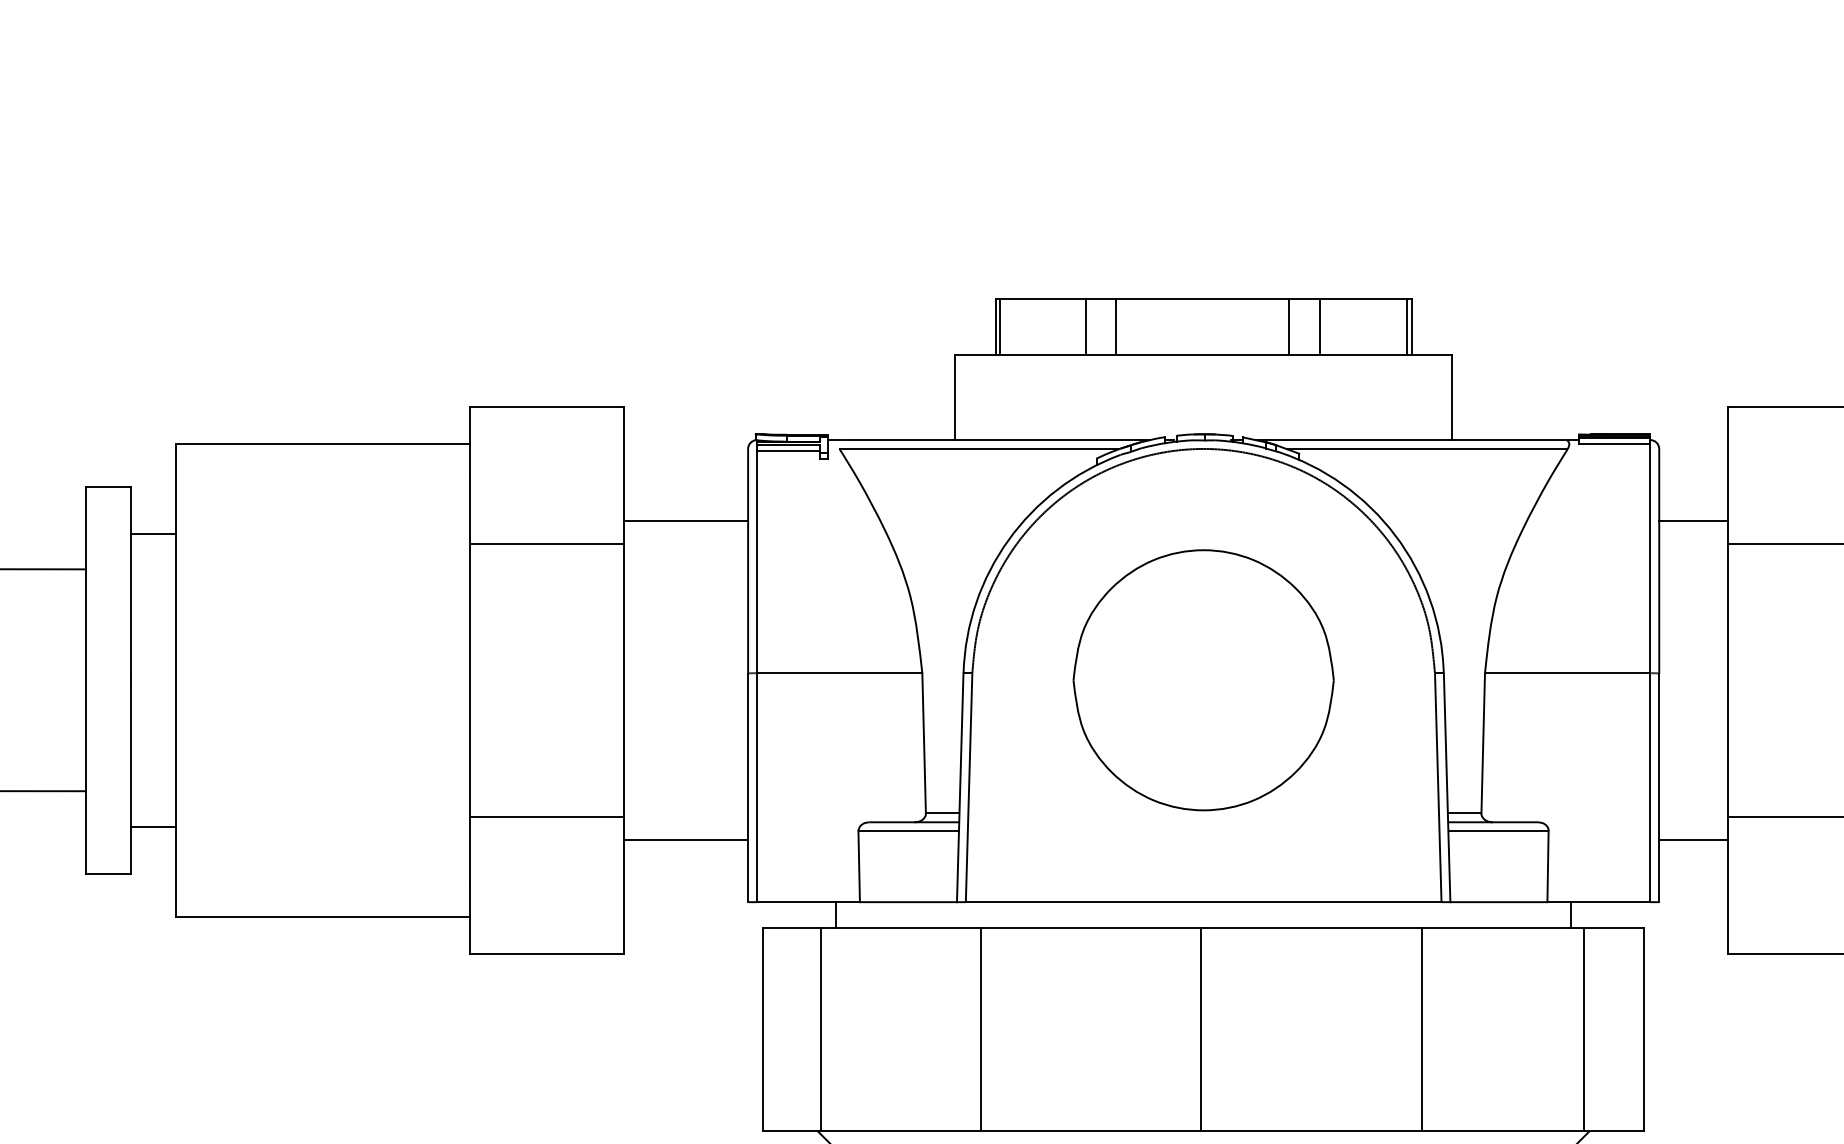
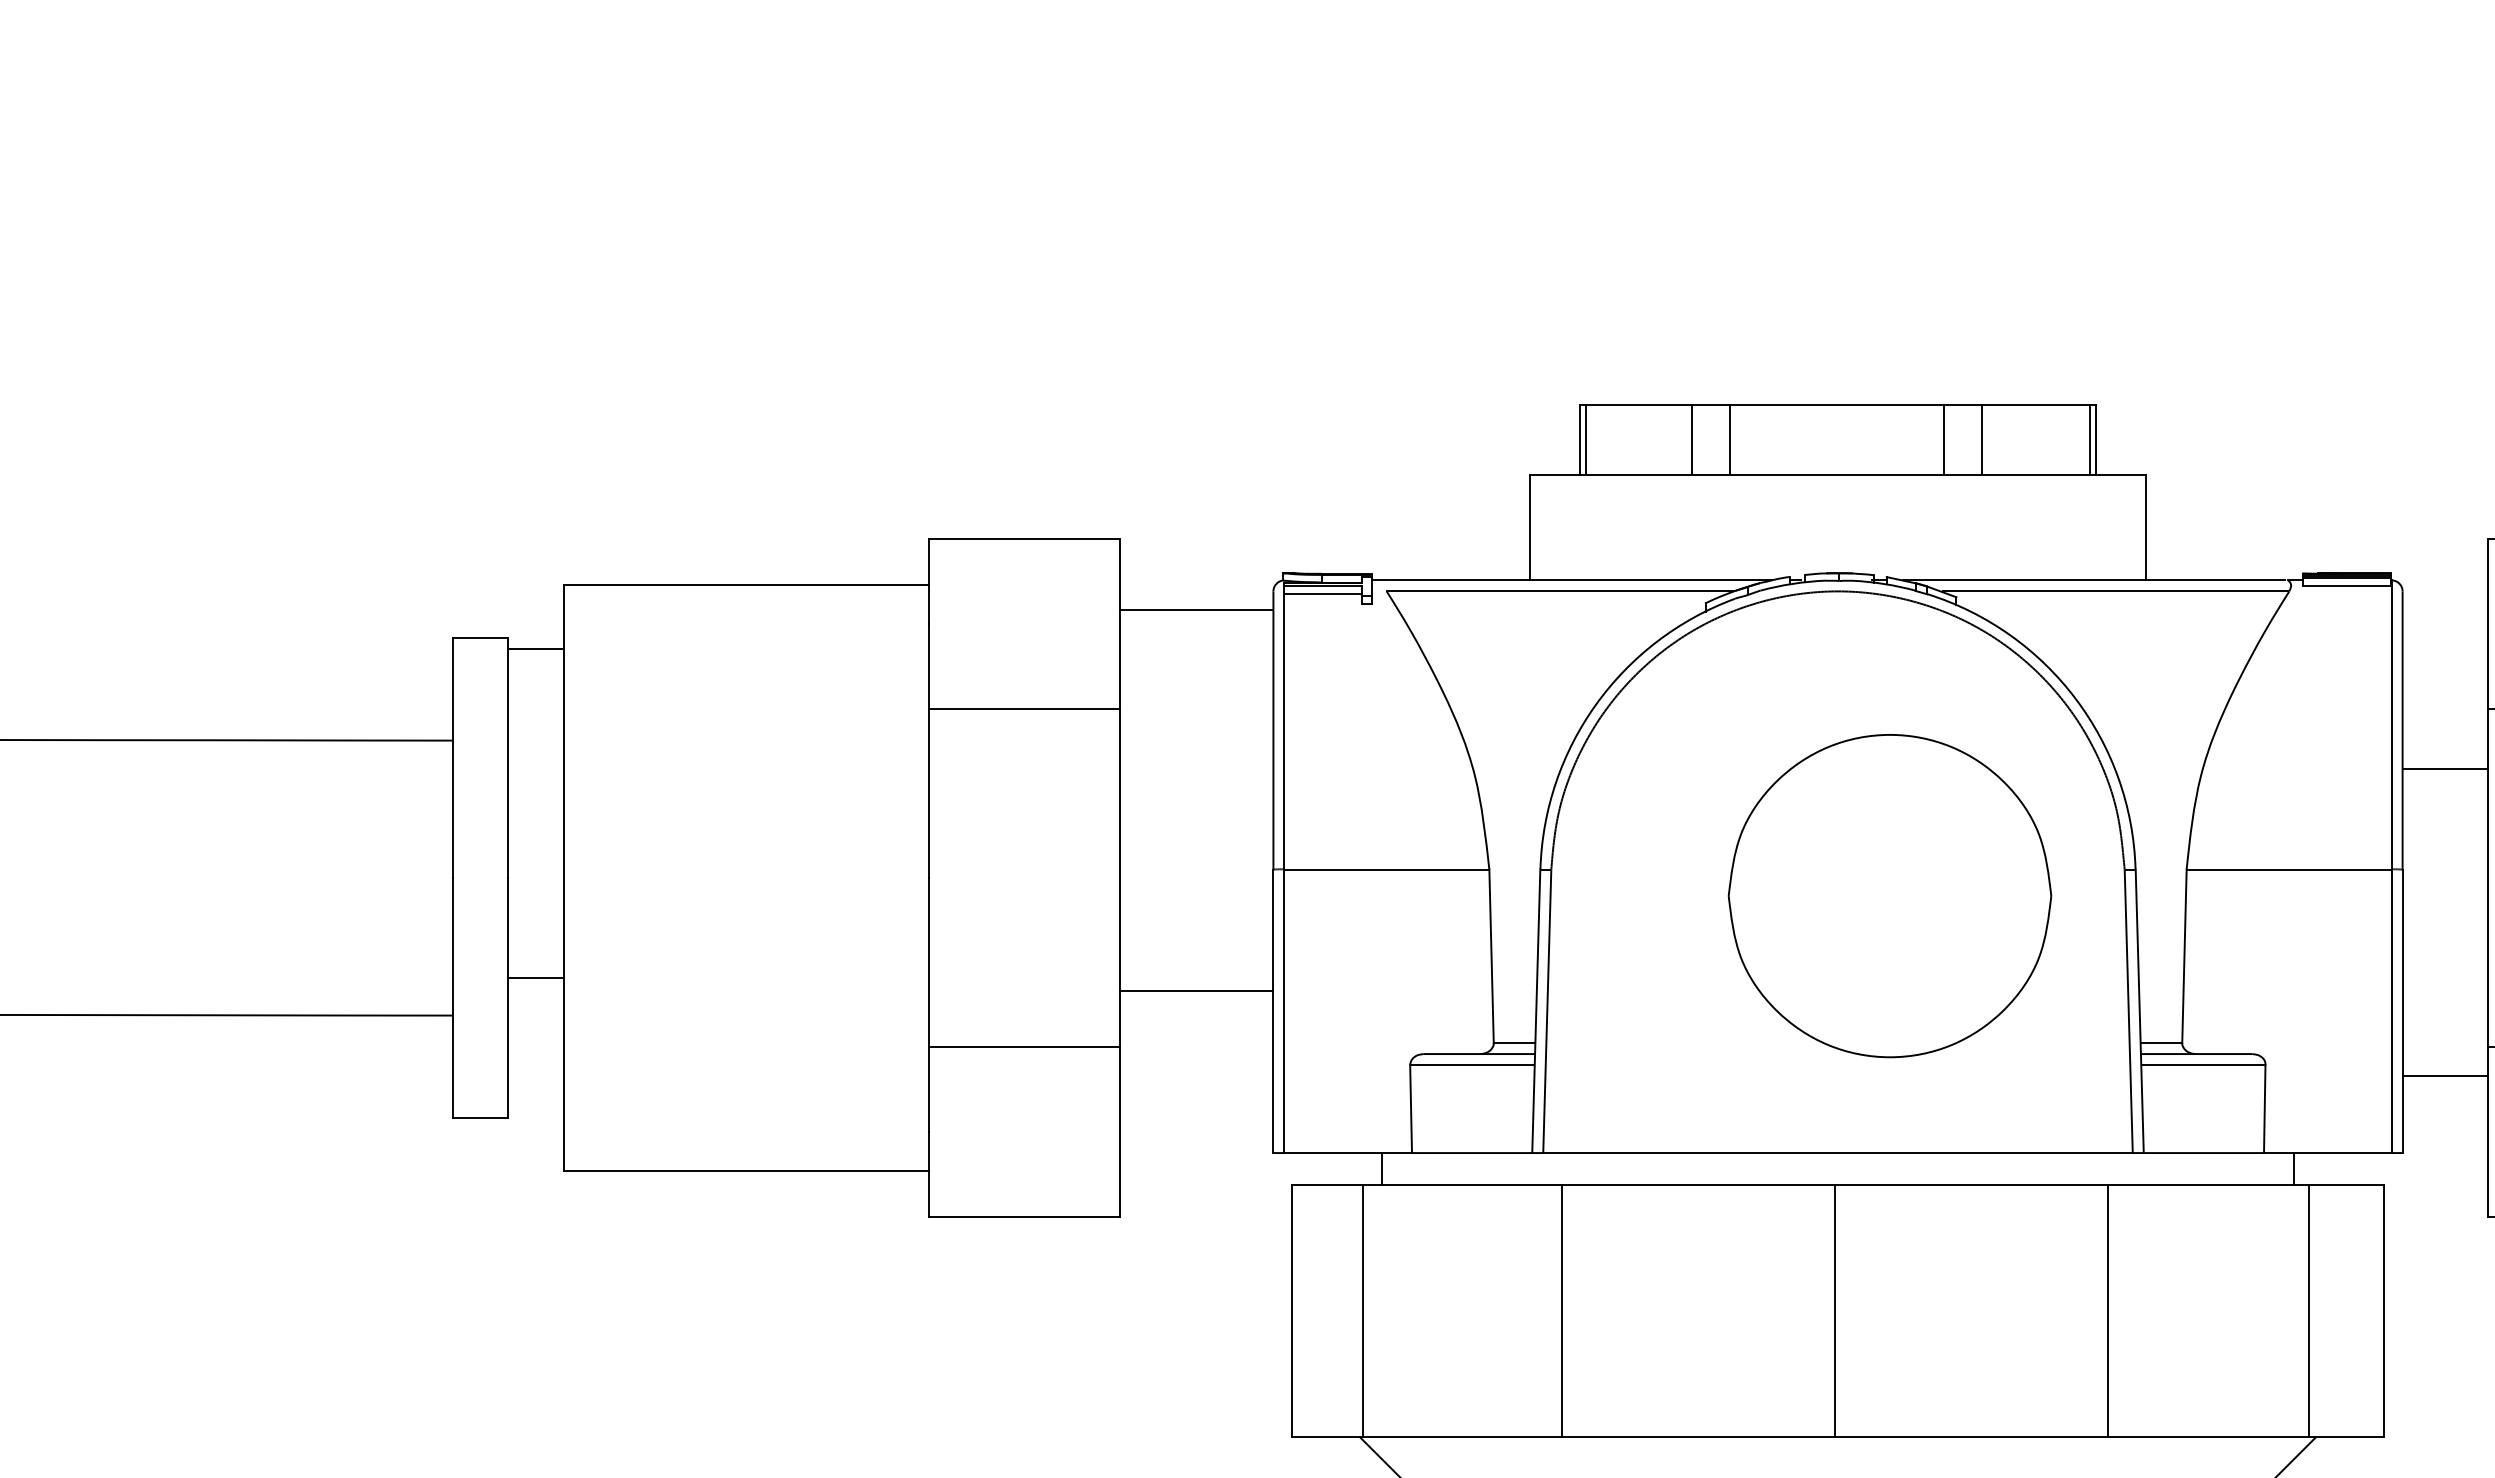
line: (686, 520) -> (1196, 610), moved
line: (1693, 520) -> (2444, 769), moved
line: (153, 533) -> (536, 648), moved
part: (1203, 680) -> (1889, 896), moved
line: (153, 826) -> (536, 977), moved
line: (686, 840) -> (1196, 991), moved

